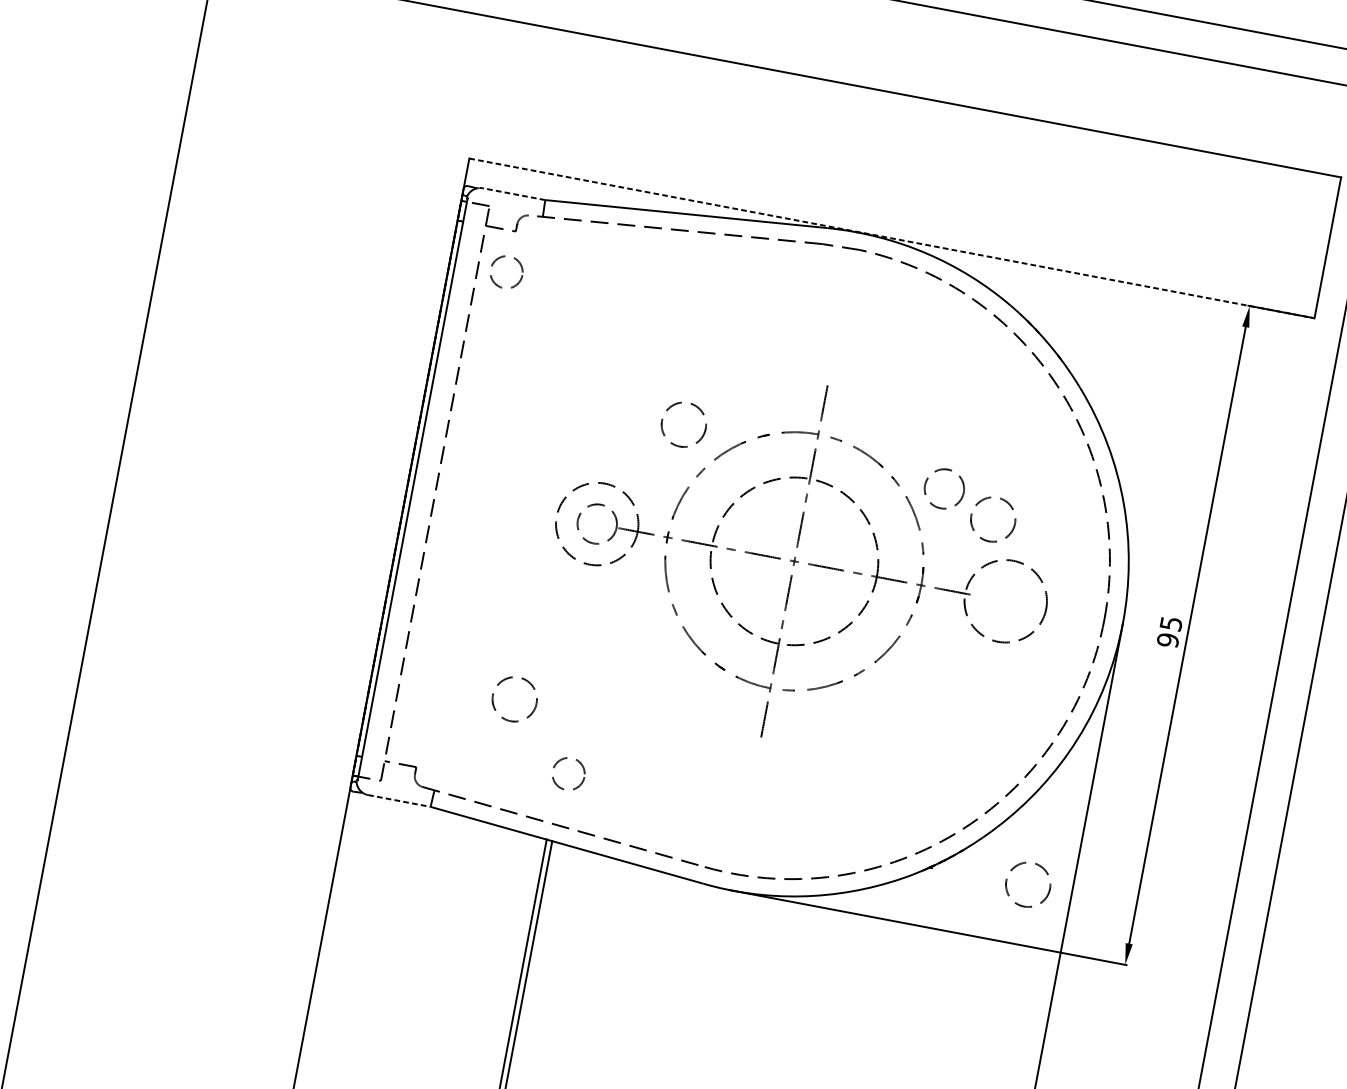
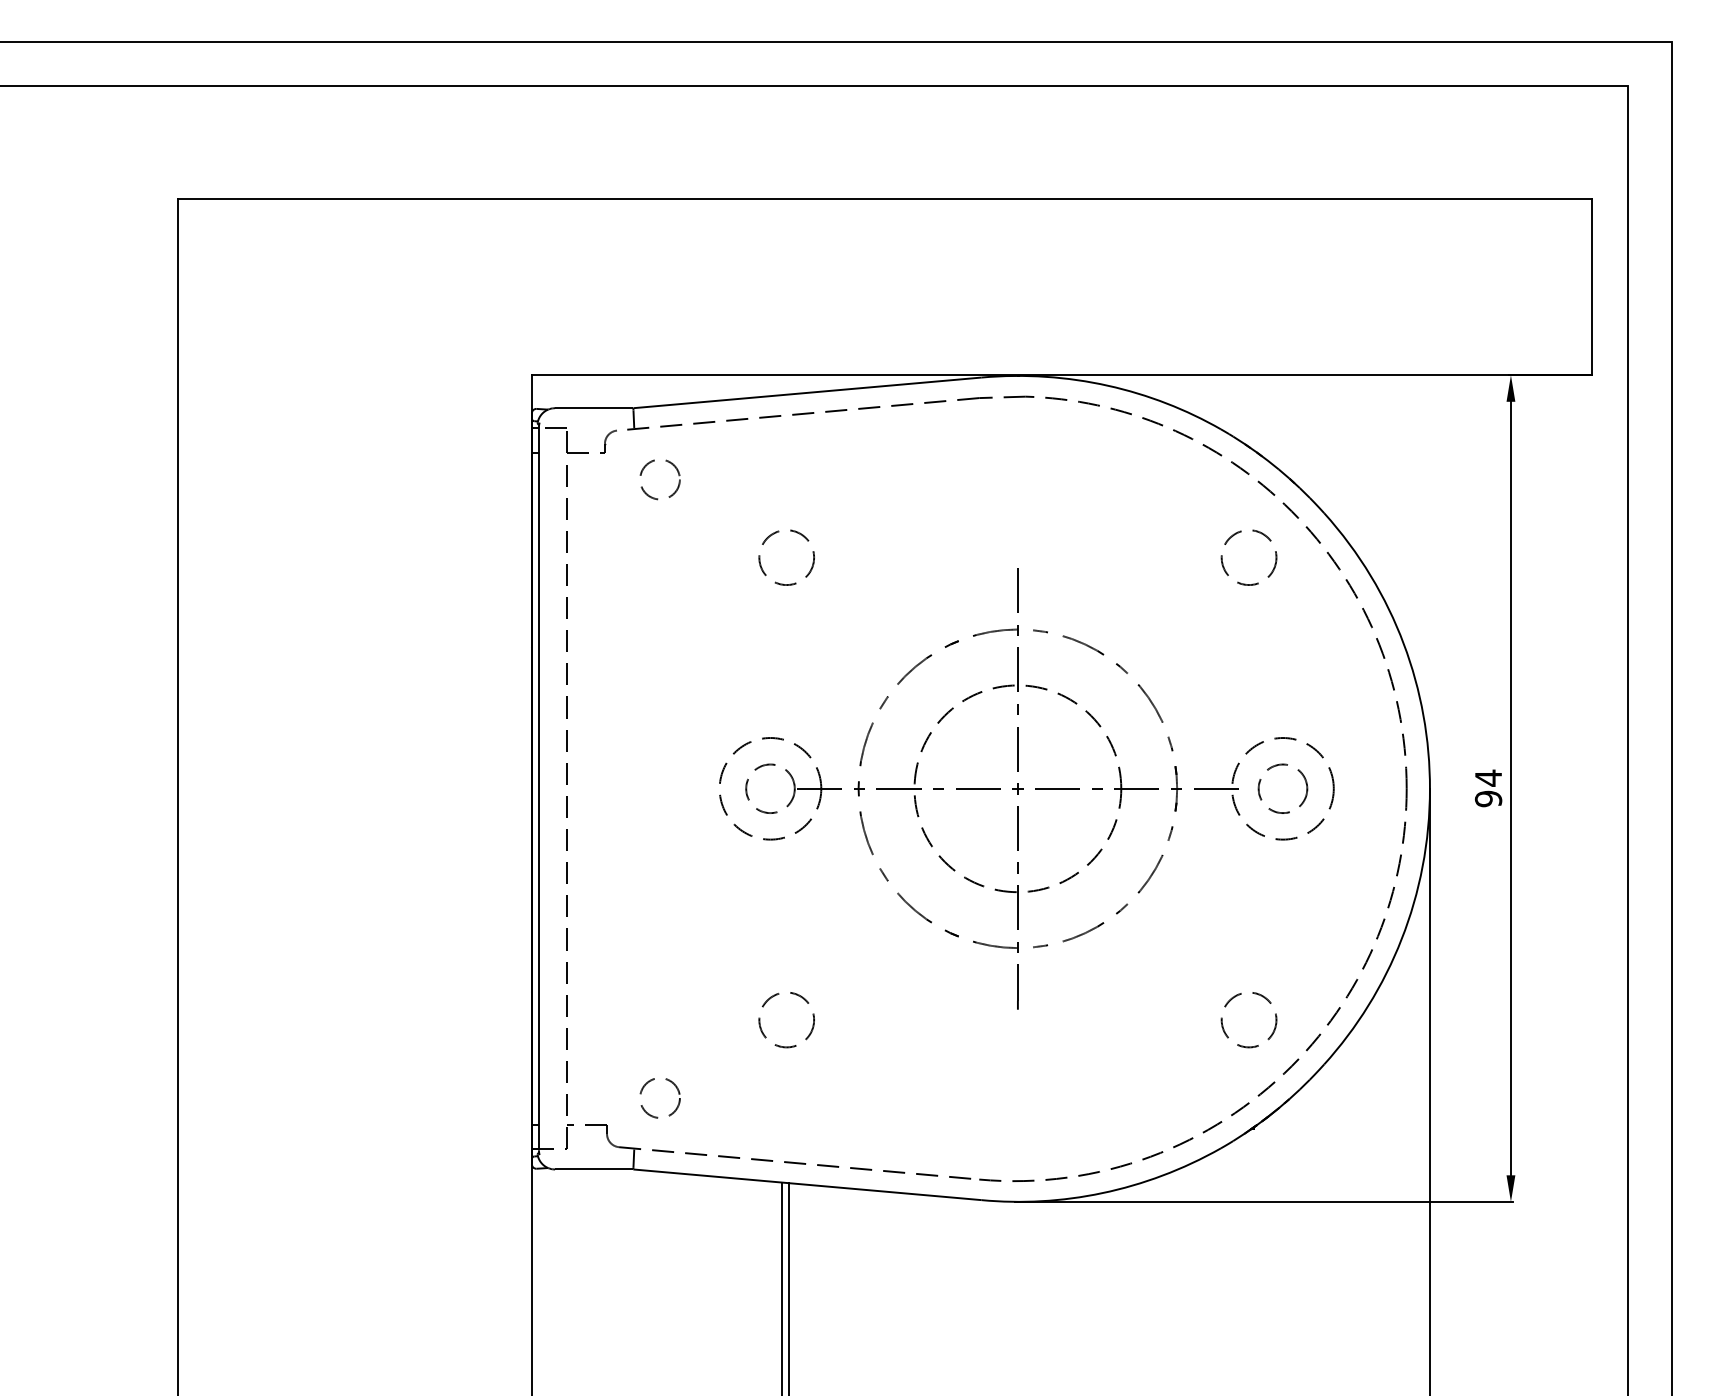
line: (513, 194) -> (593, 408), dashed -> solid
line: (892, 238) -> (1062, 375), dashed -> solid
part: (493, 264) -> (642, 473), moved
part: (669, 409) -> (765, 542), moved
curve: (937, 471) -> (1270, 769), moved
part: (972, 519) -> (1223, 562), moved
text: (1171, 623) -> (1488, 777), 95 -> 94
part: (496, 709) -> (766, 1036), moved
part: (554, 778) -> (643, 1106), moved
line: (399, 801) -> (594, 1169), dashed -> solid
part: (1007, 885) -> (1223, 1025), moved

